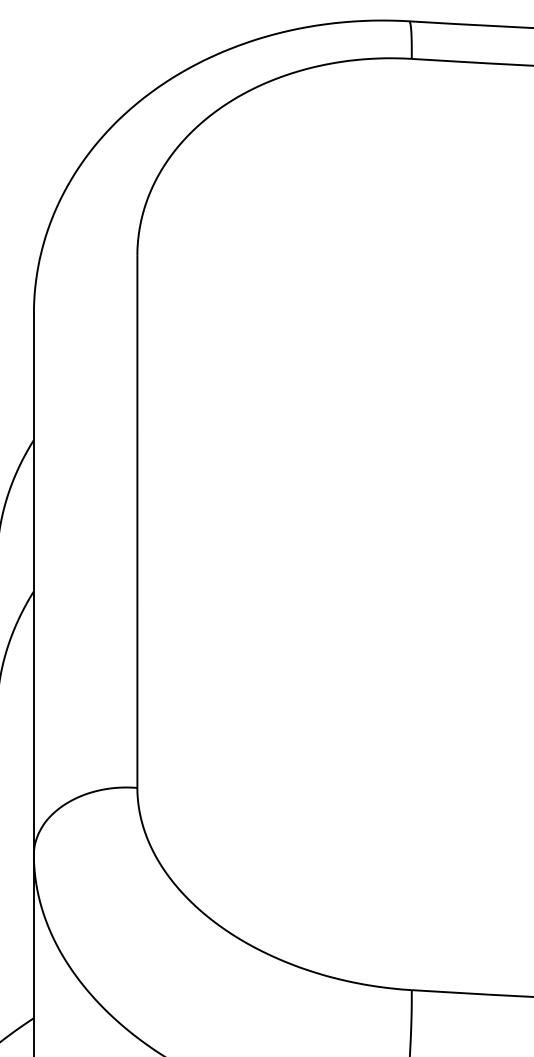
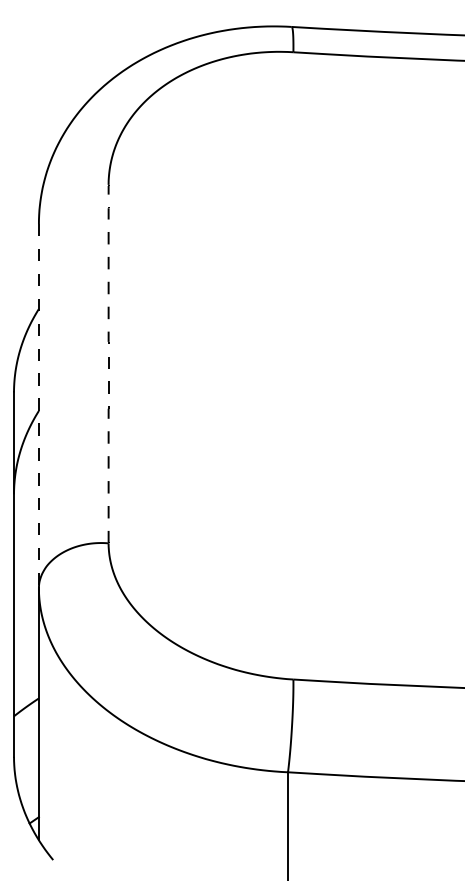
line: (137, 522) -> (108, 364), solid -> dashed
line: (33, 584) -> (38, 406), solid -> dashed

